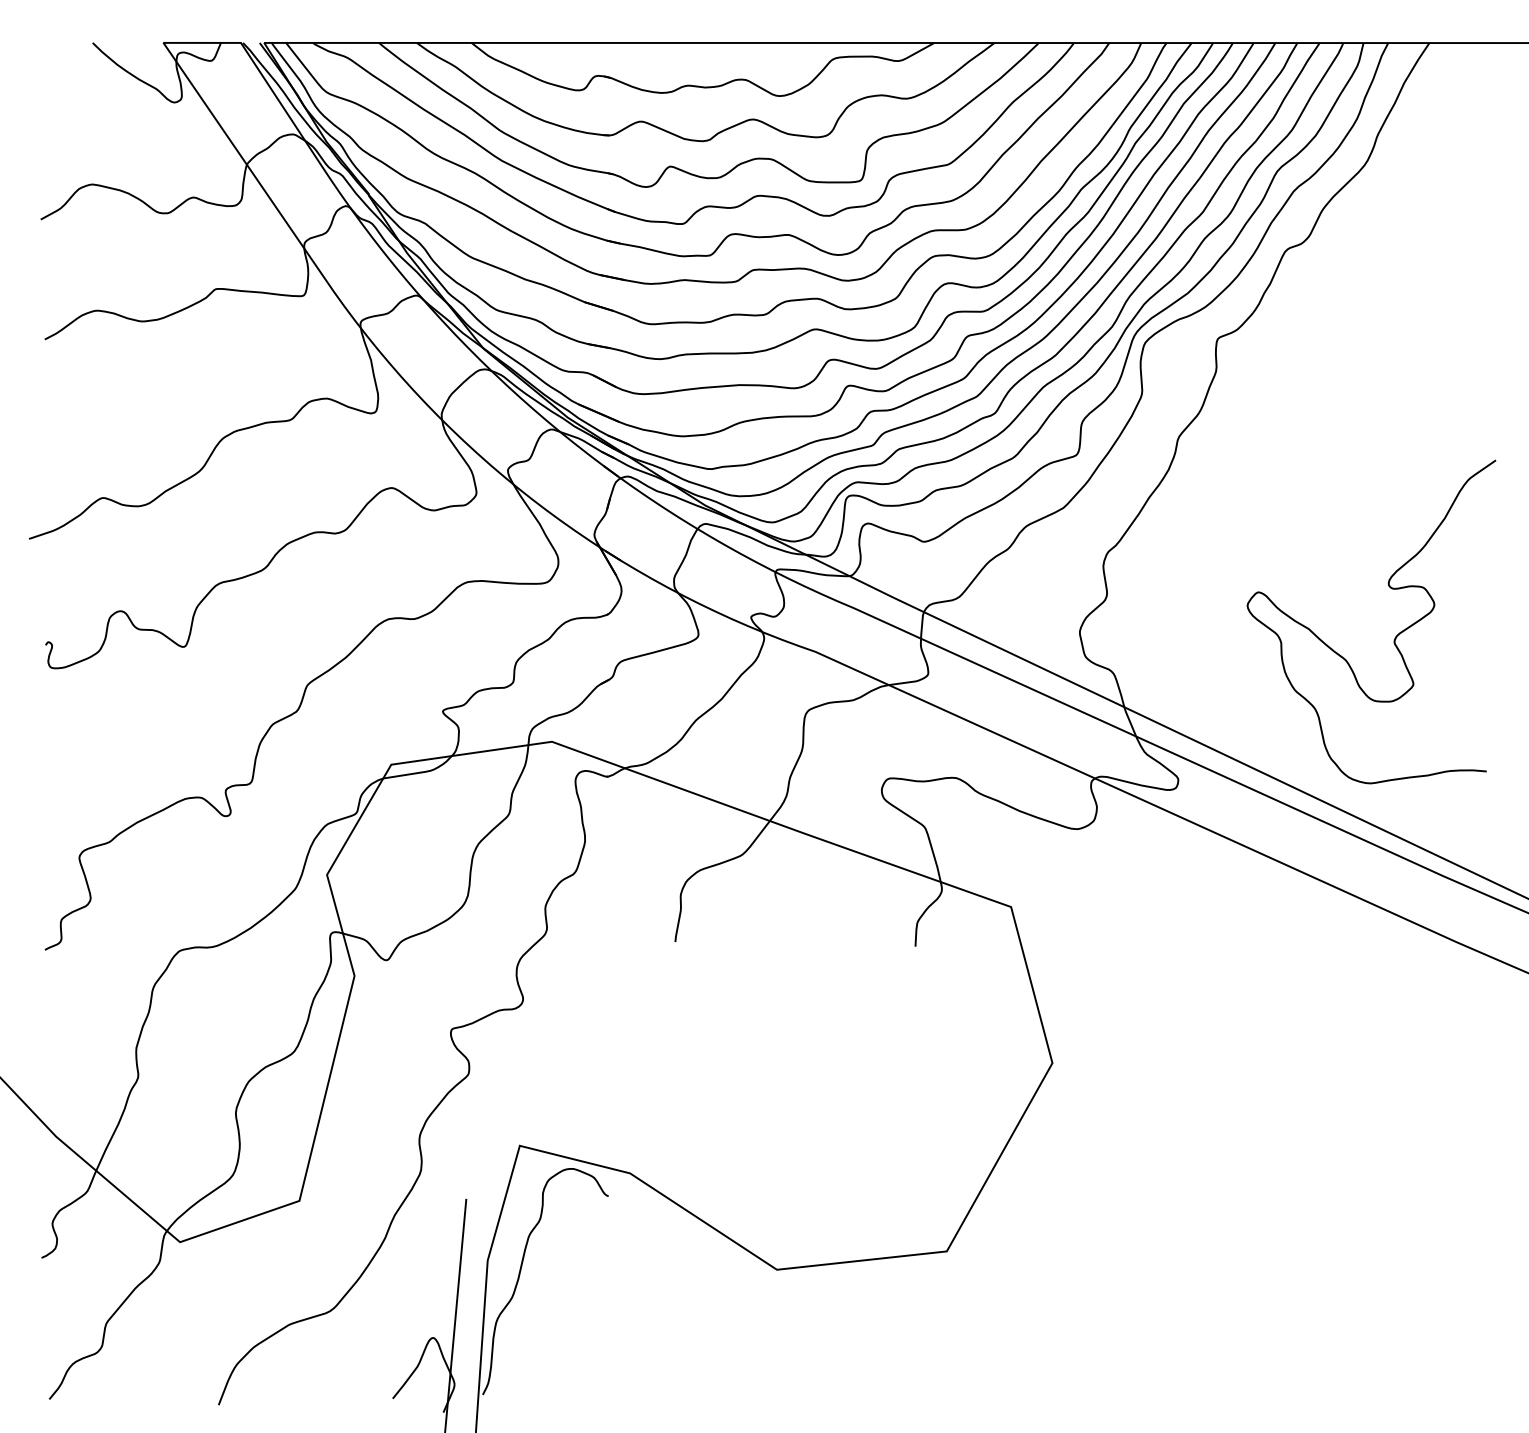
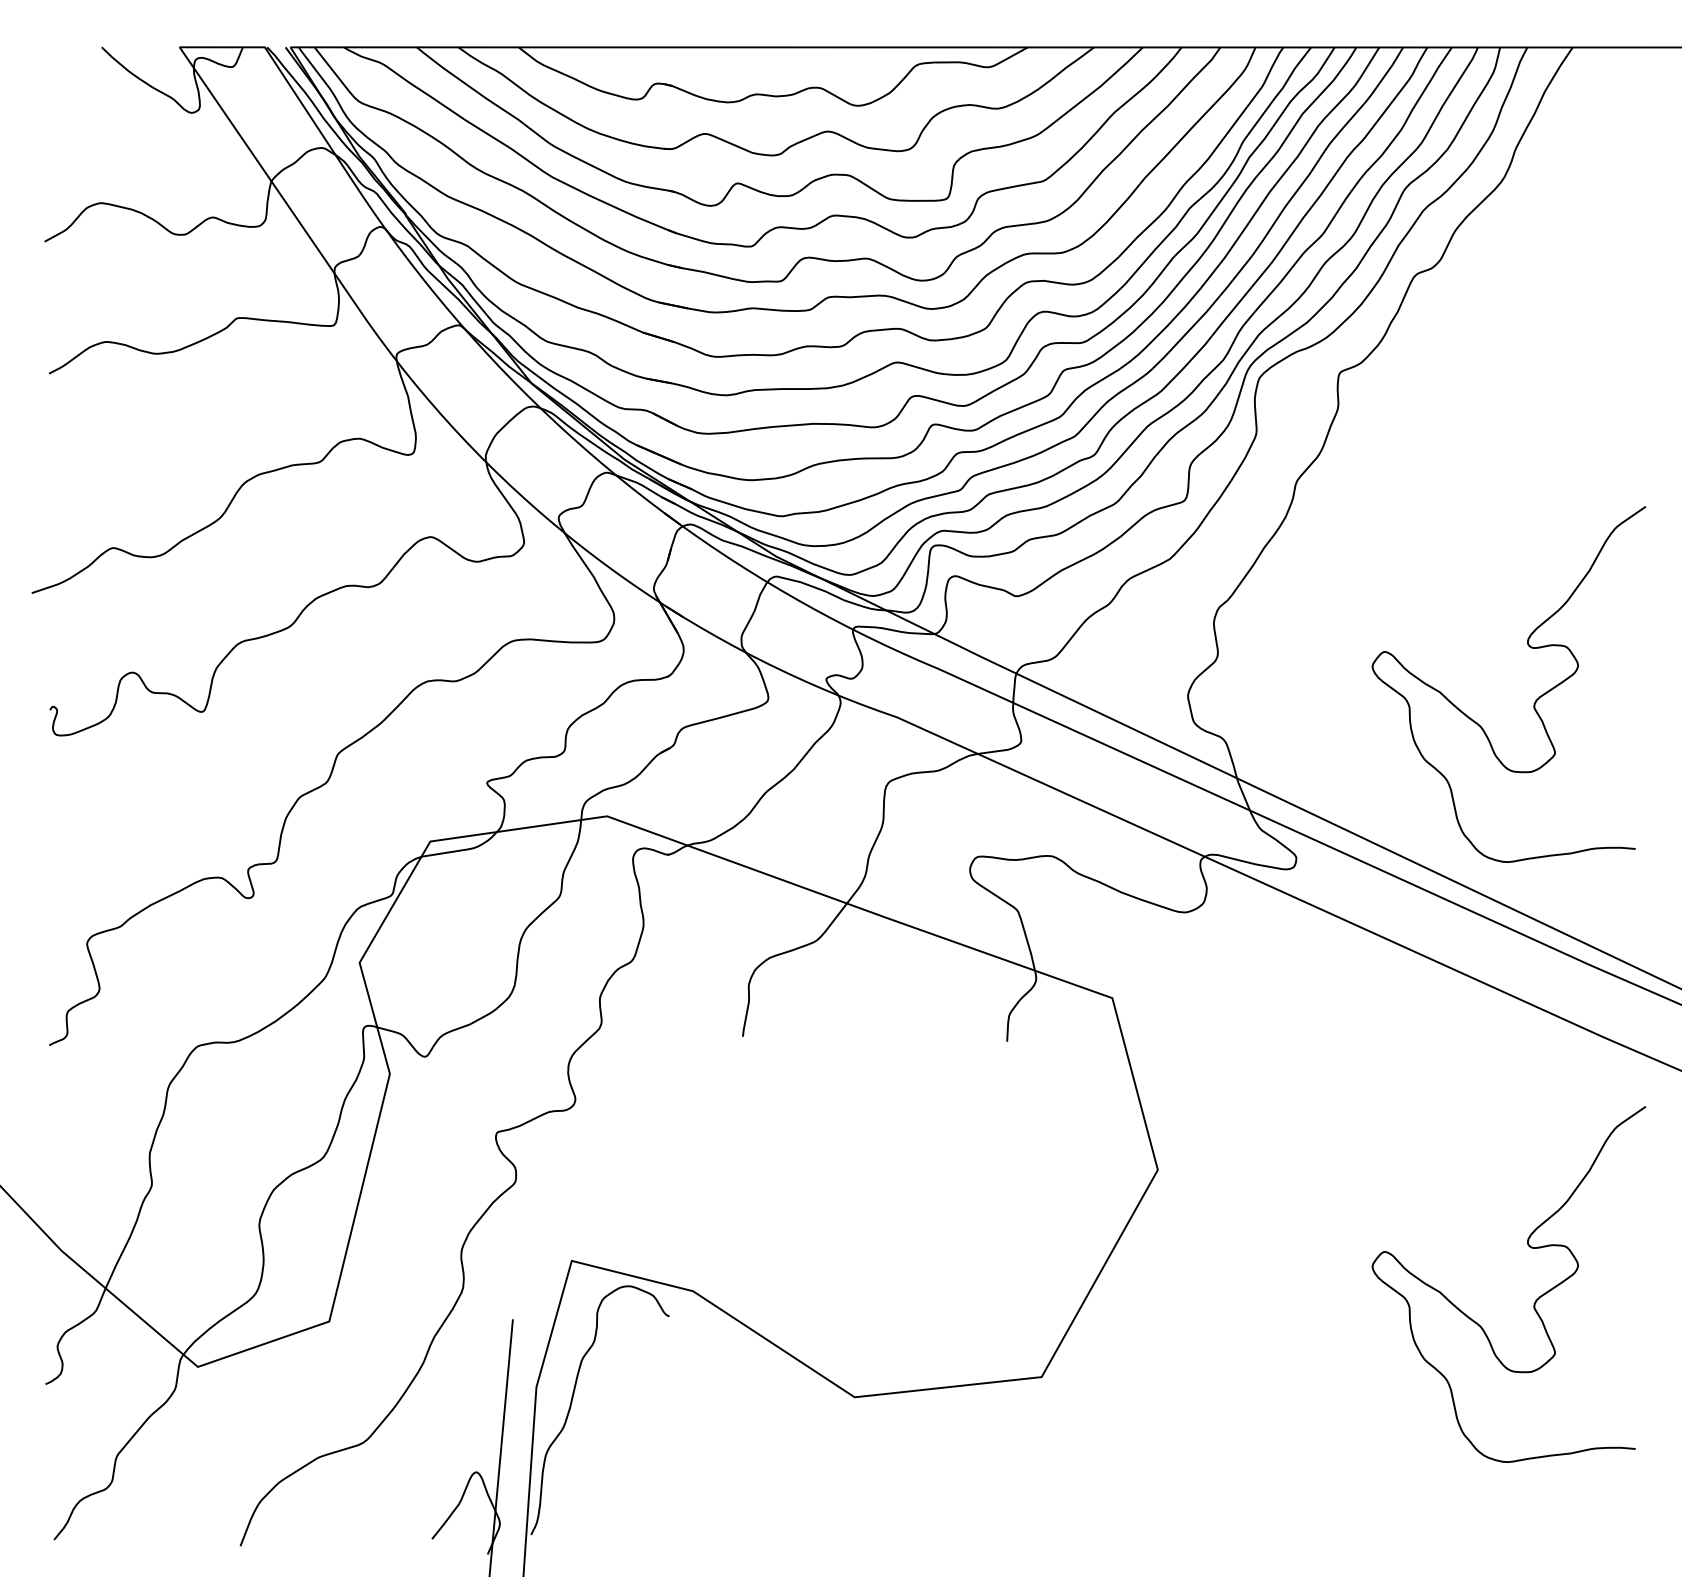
curve: (1395, 1181) -> (1535, 1300), added

